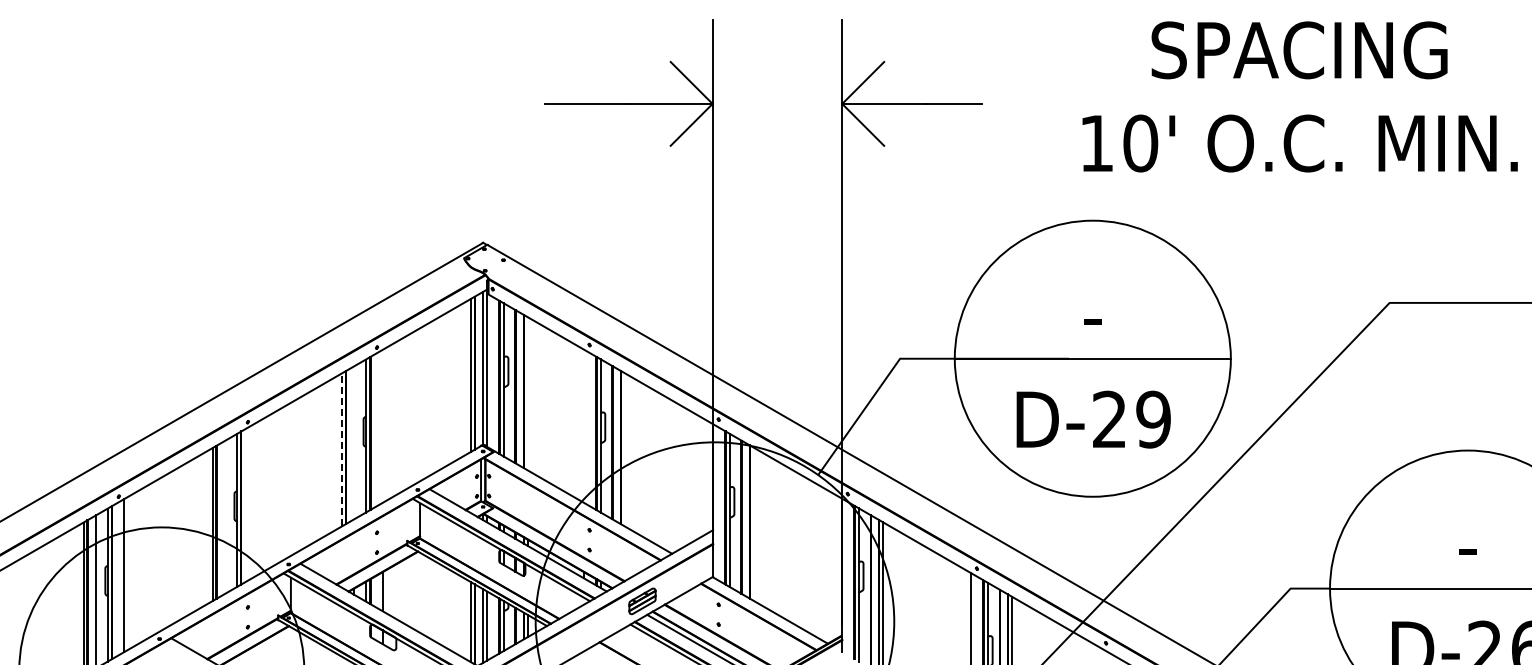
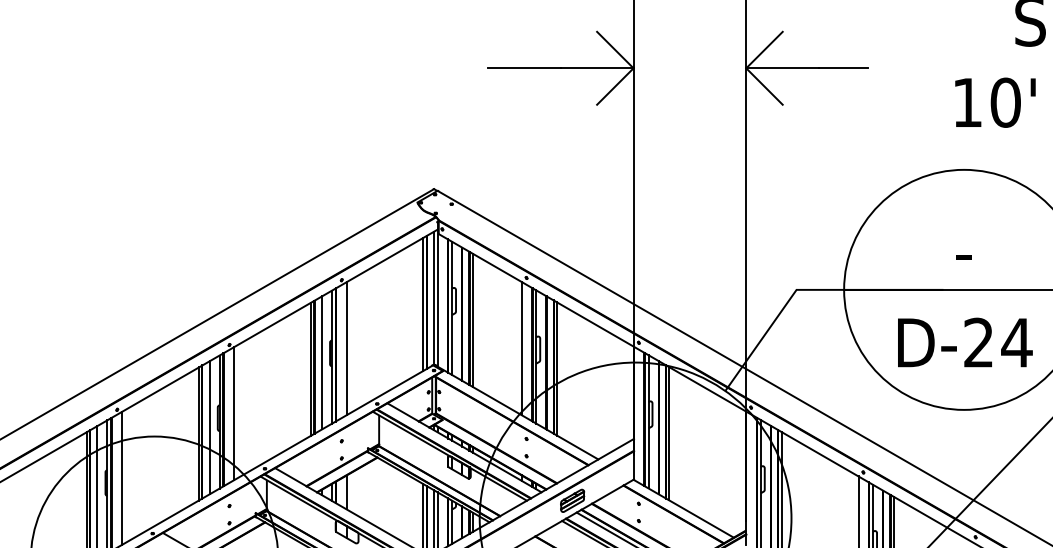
line: (527, 393) -> (472, 320), added
text: (1153, 419) -> (1016, 342), D-29 -> D-24
line: (382, 425) -> (346, 347), added
line: (584, 425) -> (522, 347), added
line: (354, 442) -> (322, 362), added
line: (341, 449) -> (310, 368), dashed -> solid
line: (624, 449) -> (556, 368), added
line: (253, 500) -> (234, 413), added
line: (225, 516) -> (210, 427), added
line: (753, 523) -> (669, 433), added

